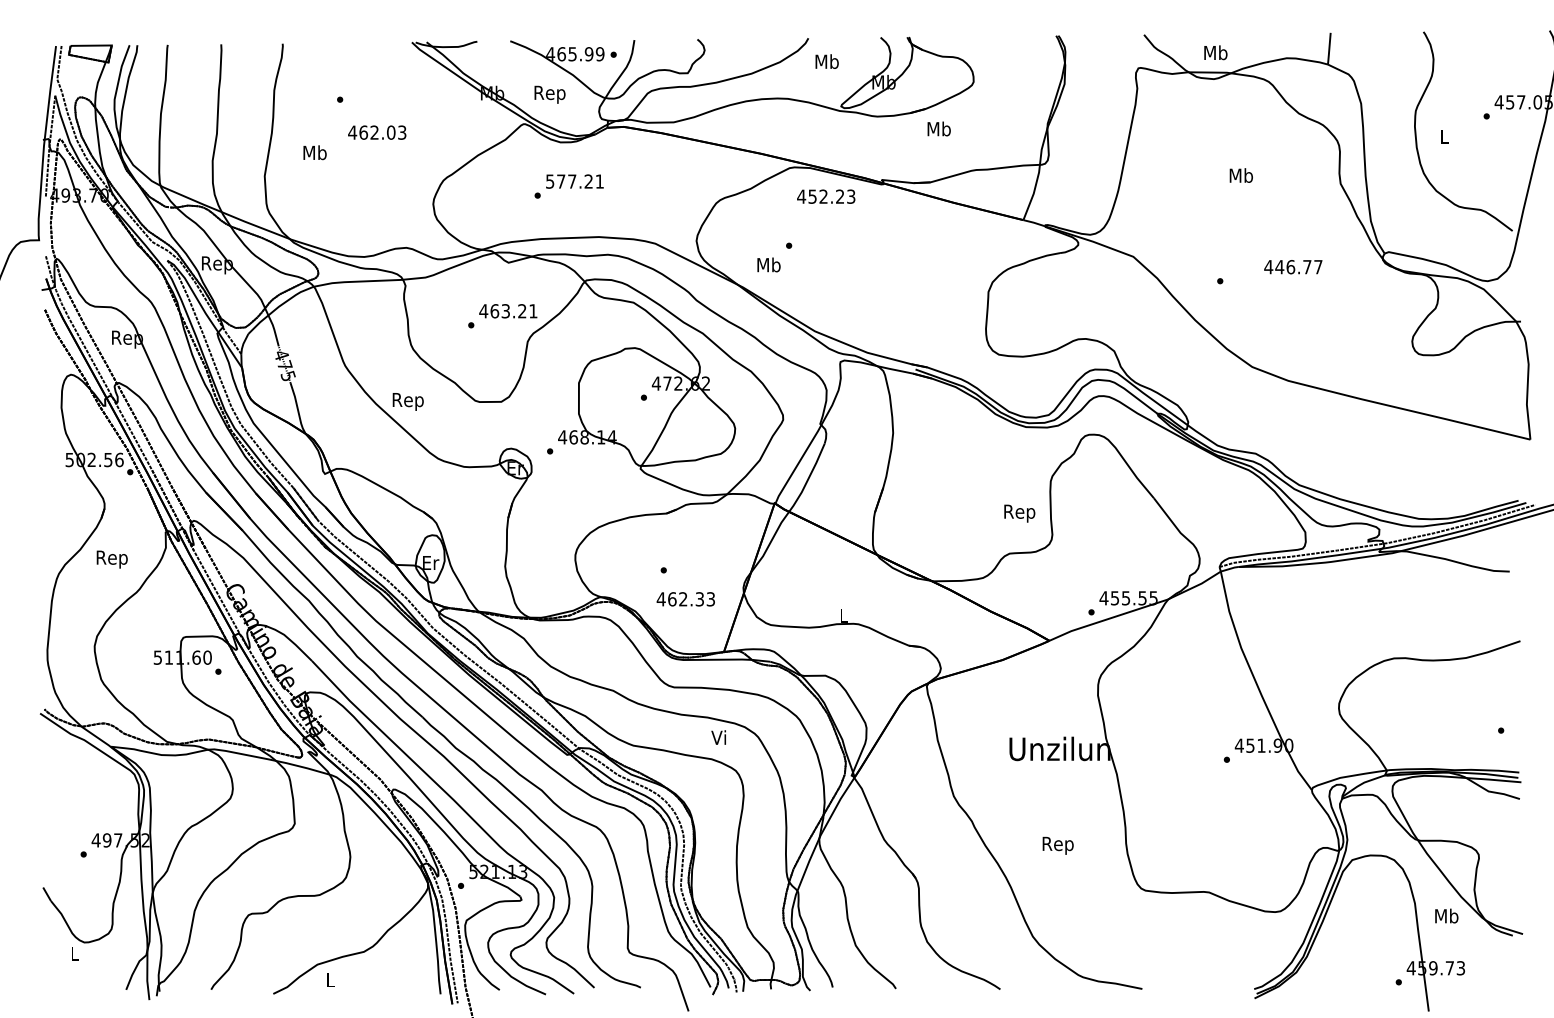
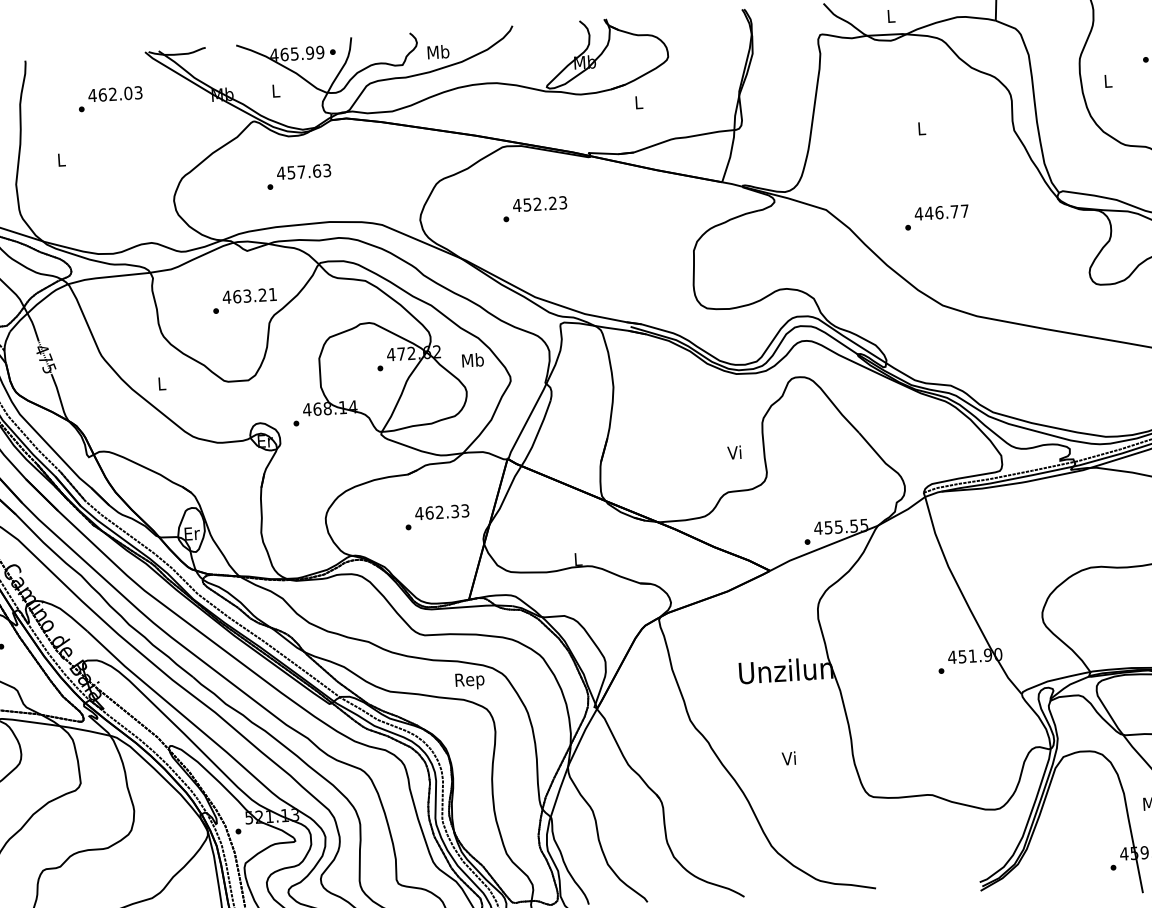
text: (1215, 52) -> (890, 15), Mb -> L
text: (826, 61) -> (437, 52), moved
text: (549, 94) -> (275, 92), Rep -> L
text: (938, 128) -> (638, 102), Mb -> L
text: (377, 132) -> (115, 94), moved
text: (314, 152) -> (60, 159), Mb -> L
text: (1240, 175) -> (920, 128), Mb -> L
text: (574, 181) -> (303, 171), 577.21 -> 457.63
text: (826, 196) -> (540, 203), moved
text: (768, 264) -> (472, 359), moved
text: (1293, 267) -> (941, 212), moved
text: (407, 401) -> (161, 385), Rep -> L
text: (1019, 513) -> (735, 454), Rep -> Vi
text: (685, 599) -> (441, 512), moved
text: (719, 739) -> (469, 681), Vi -> Rep
text: (1057, 845) -> (789, 760), Rep -> Vi

